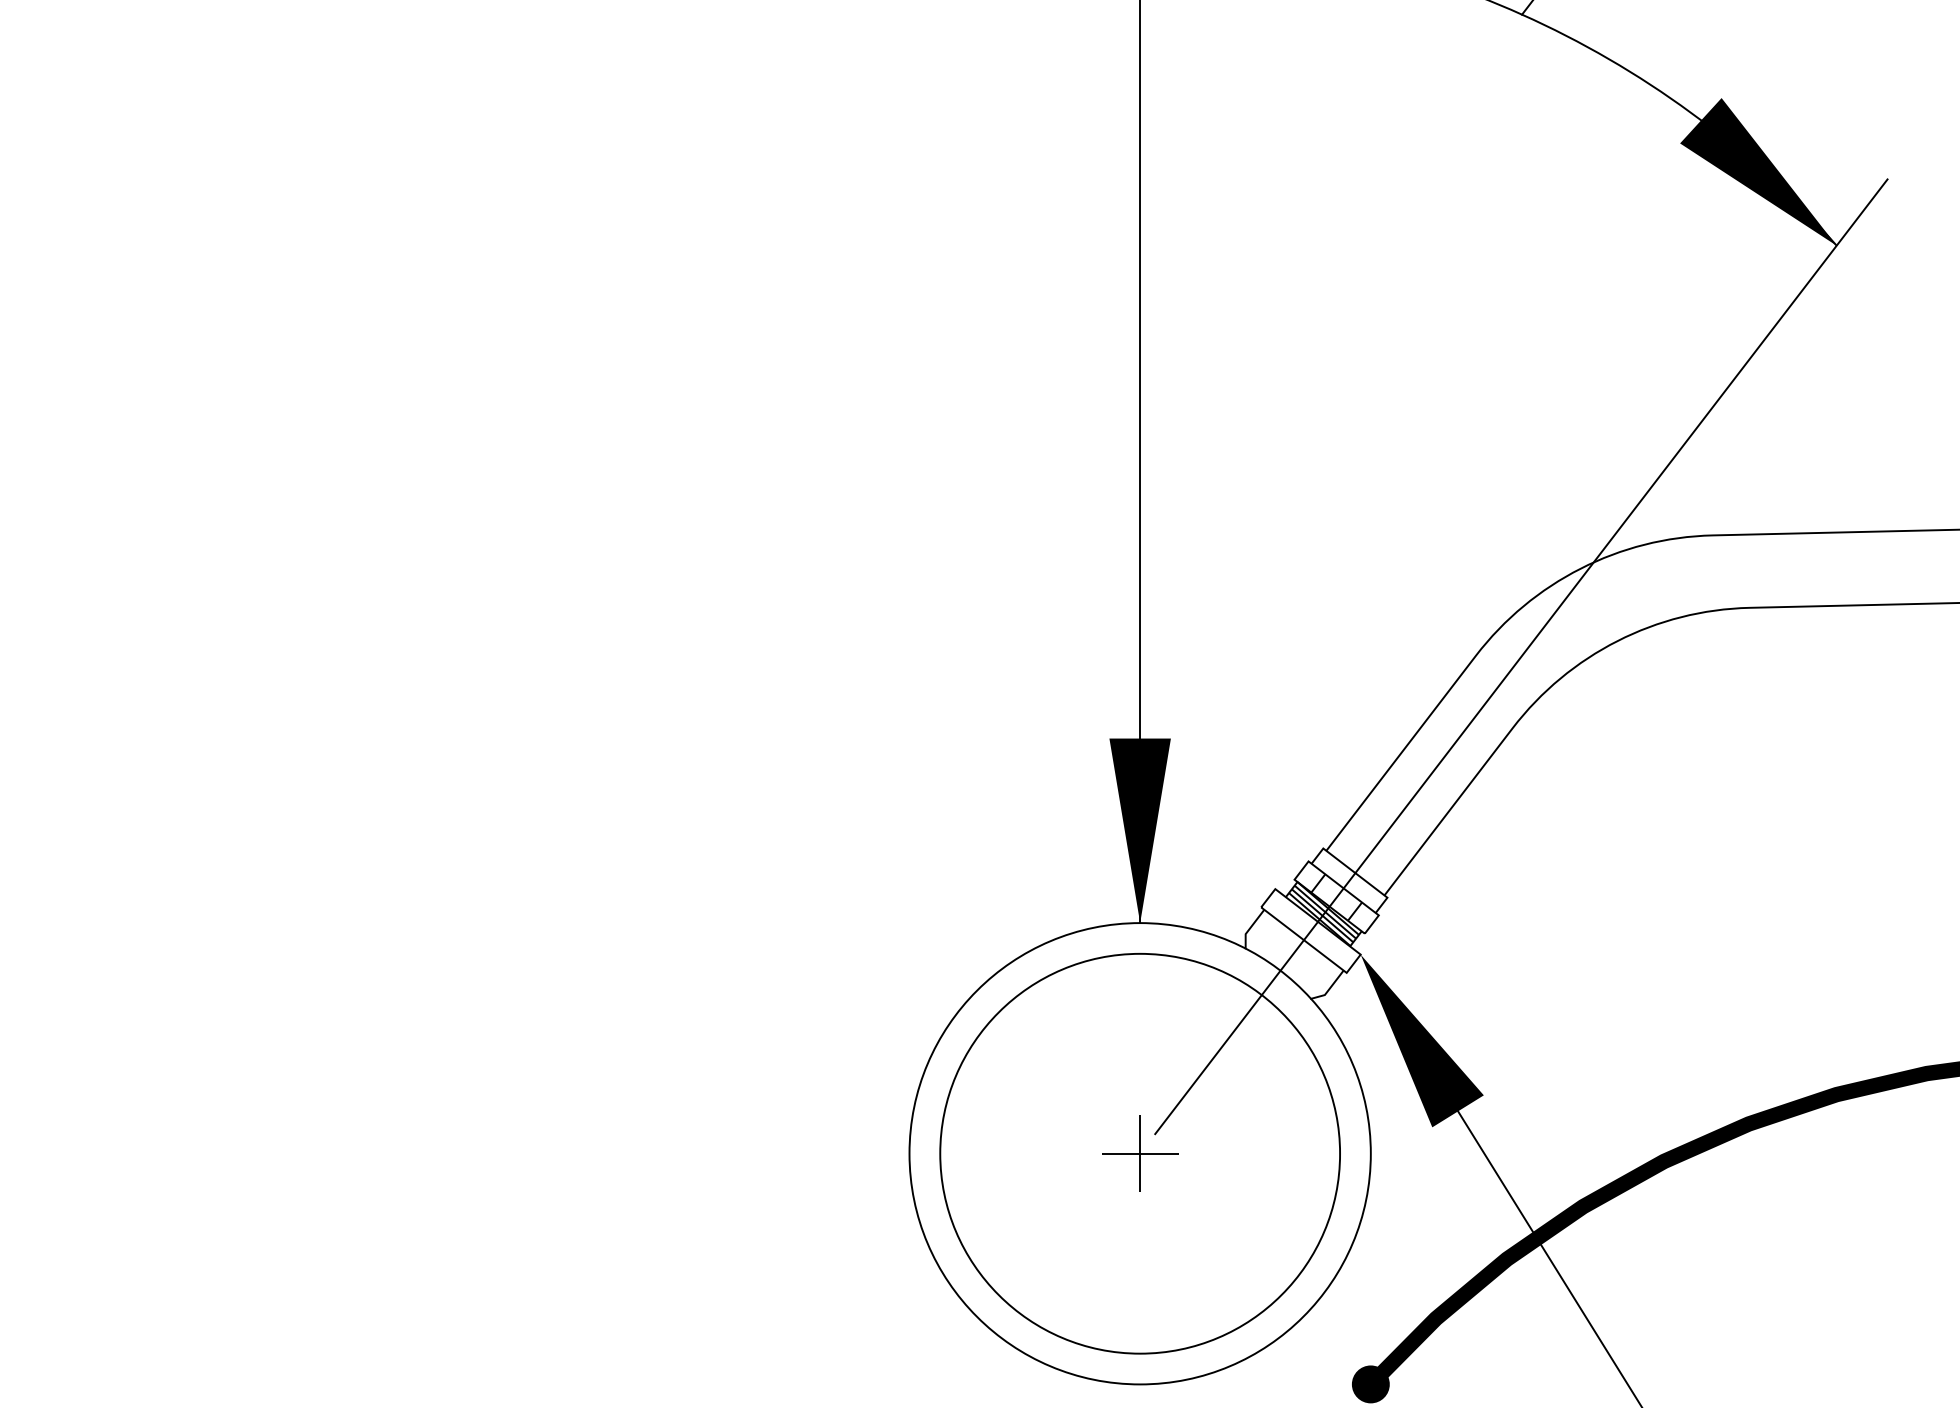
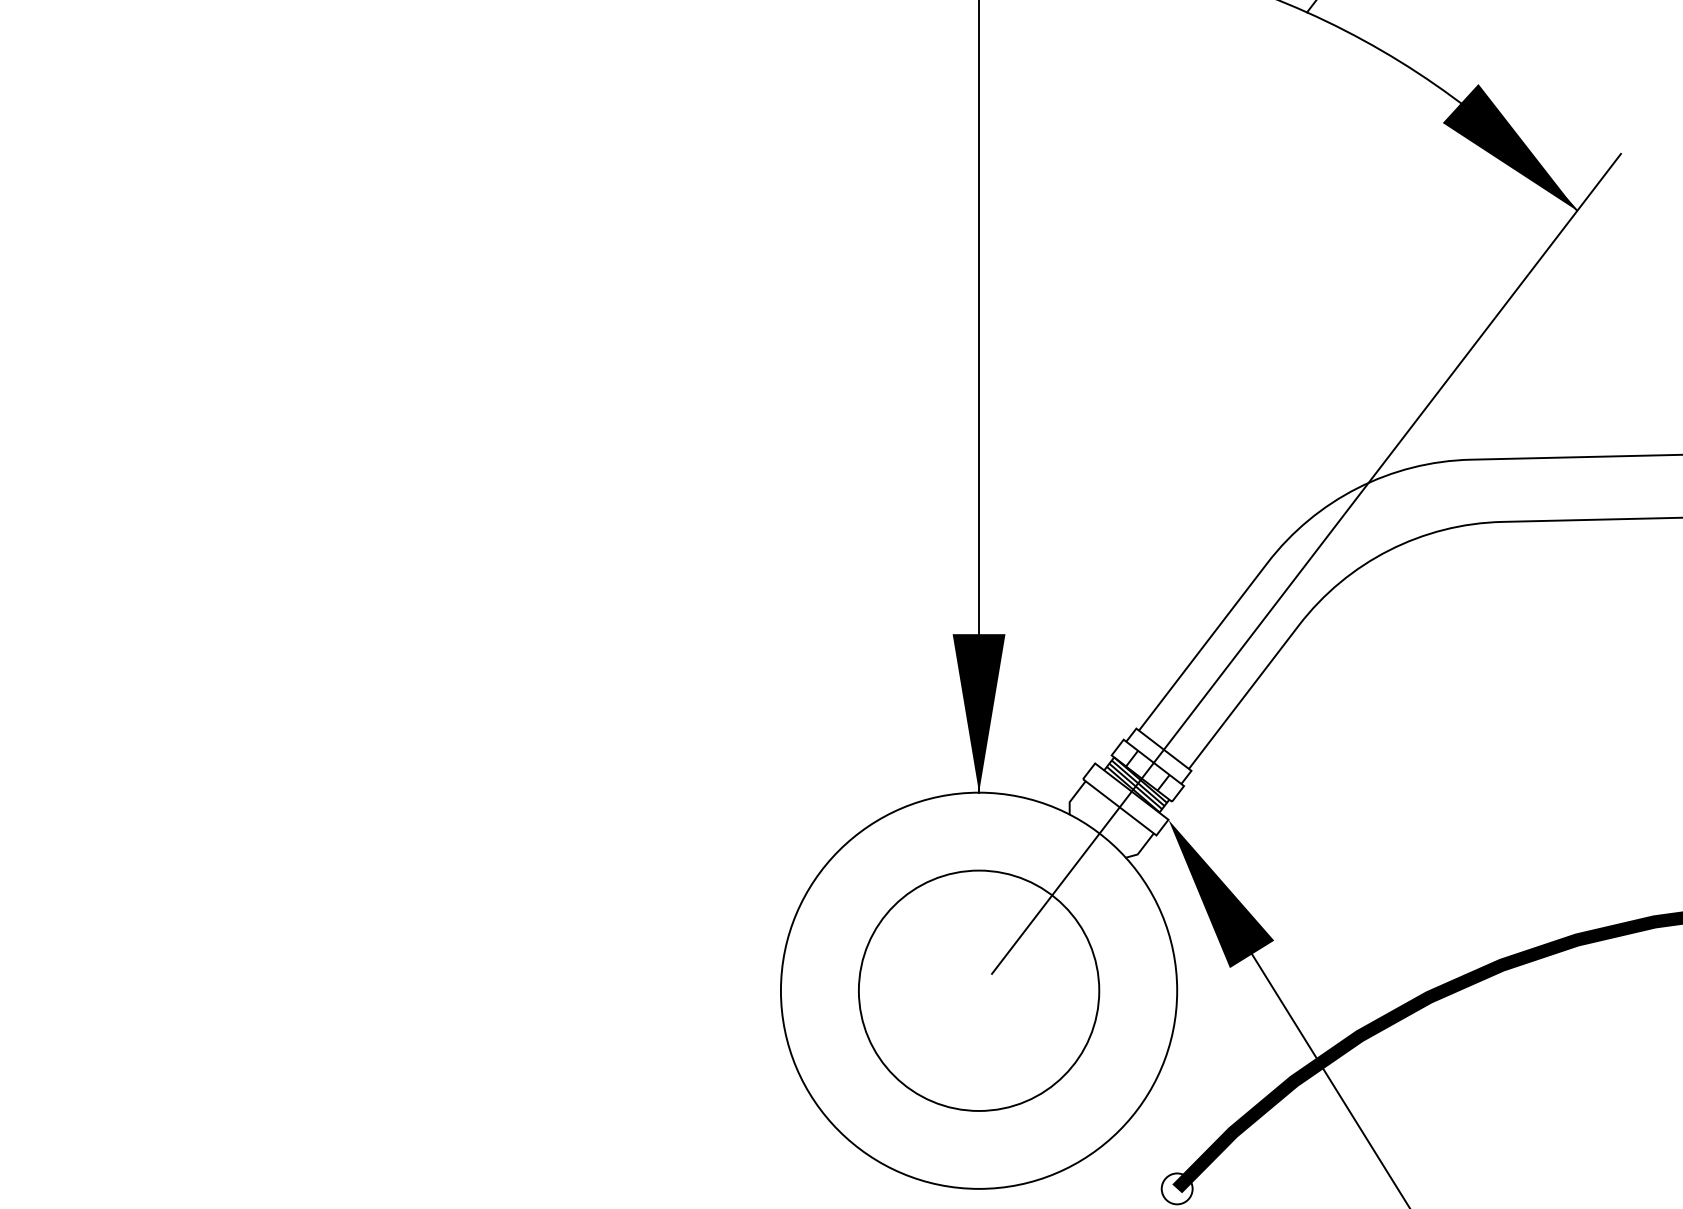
circle: (1139, 1153) -> (978, 990), size x0.7
part: (1139, 1153) -> (978, 990), removed
fill: (1370, 1383) -> (1176, 1188), removed

